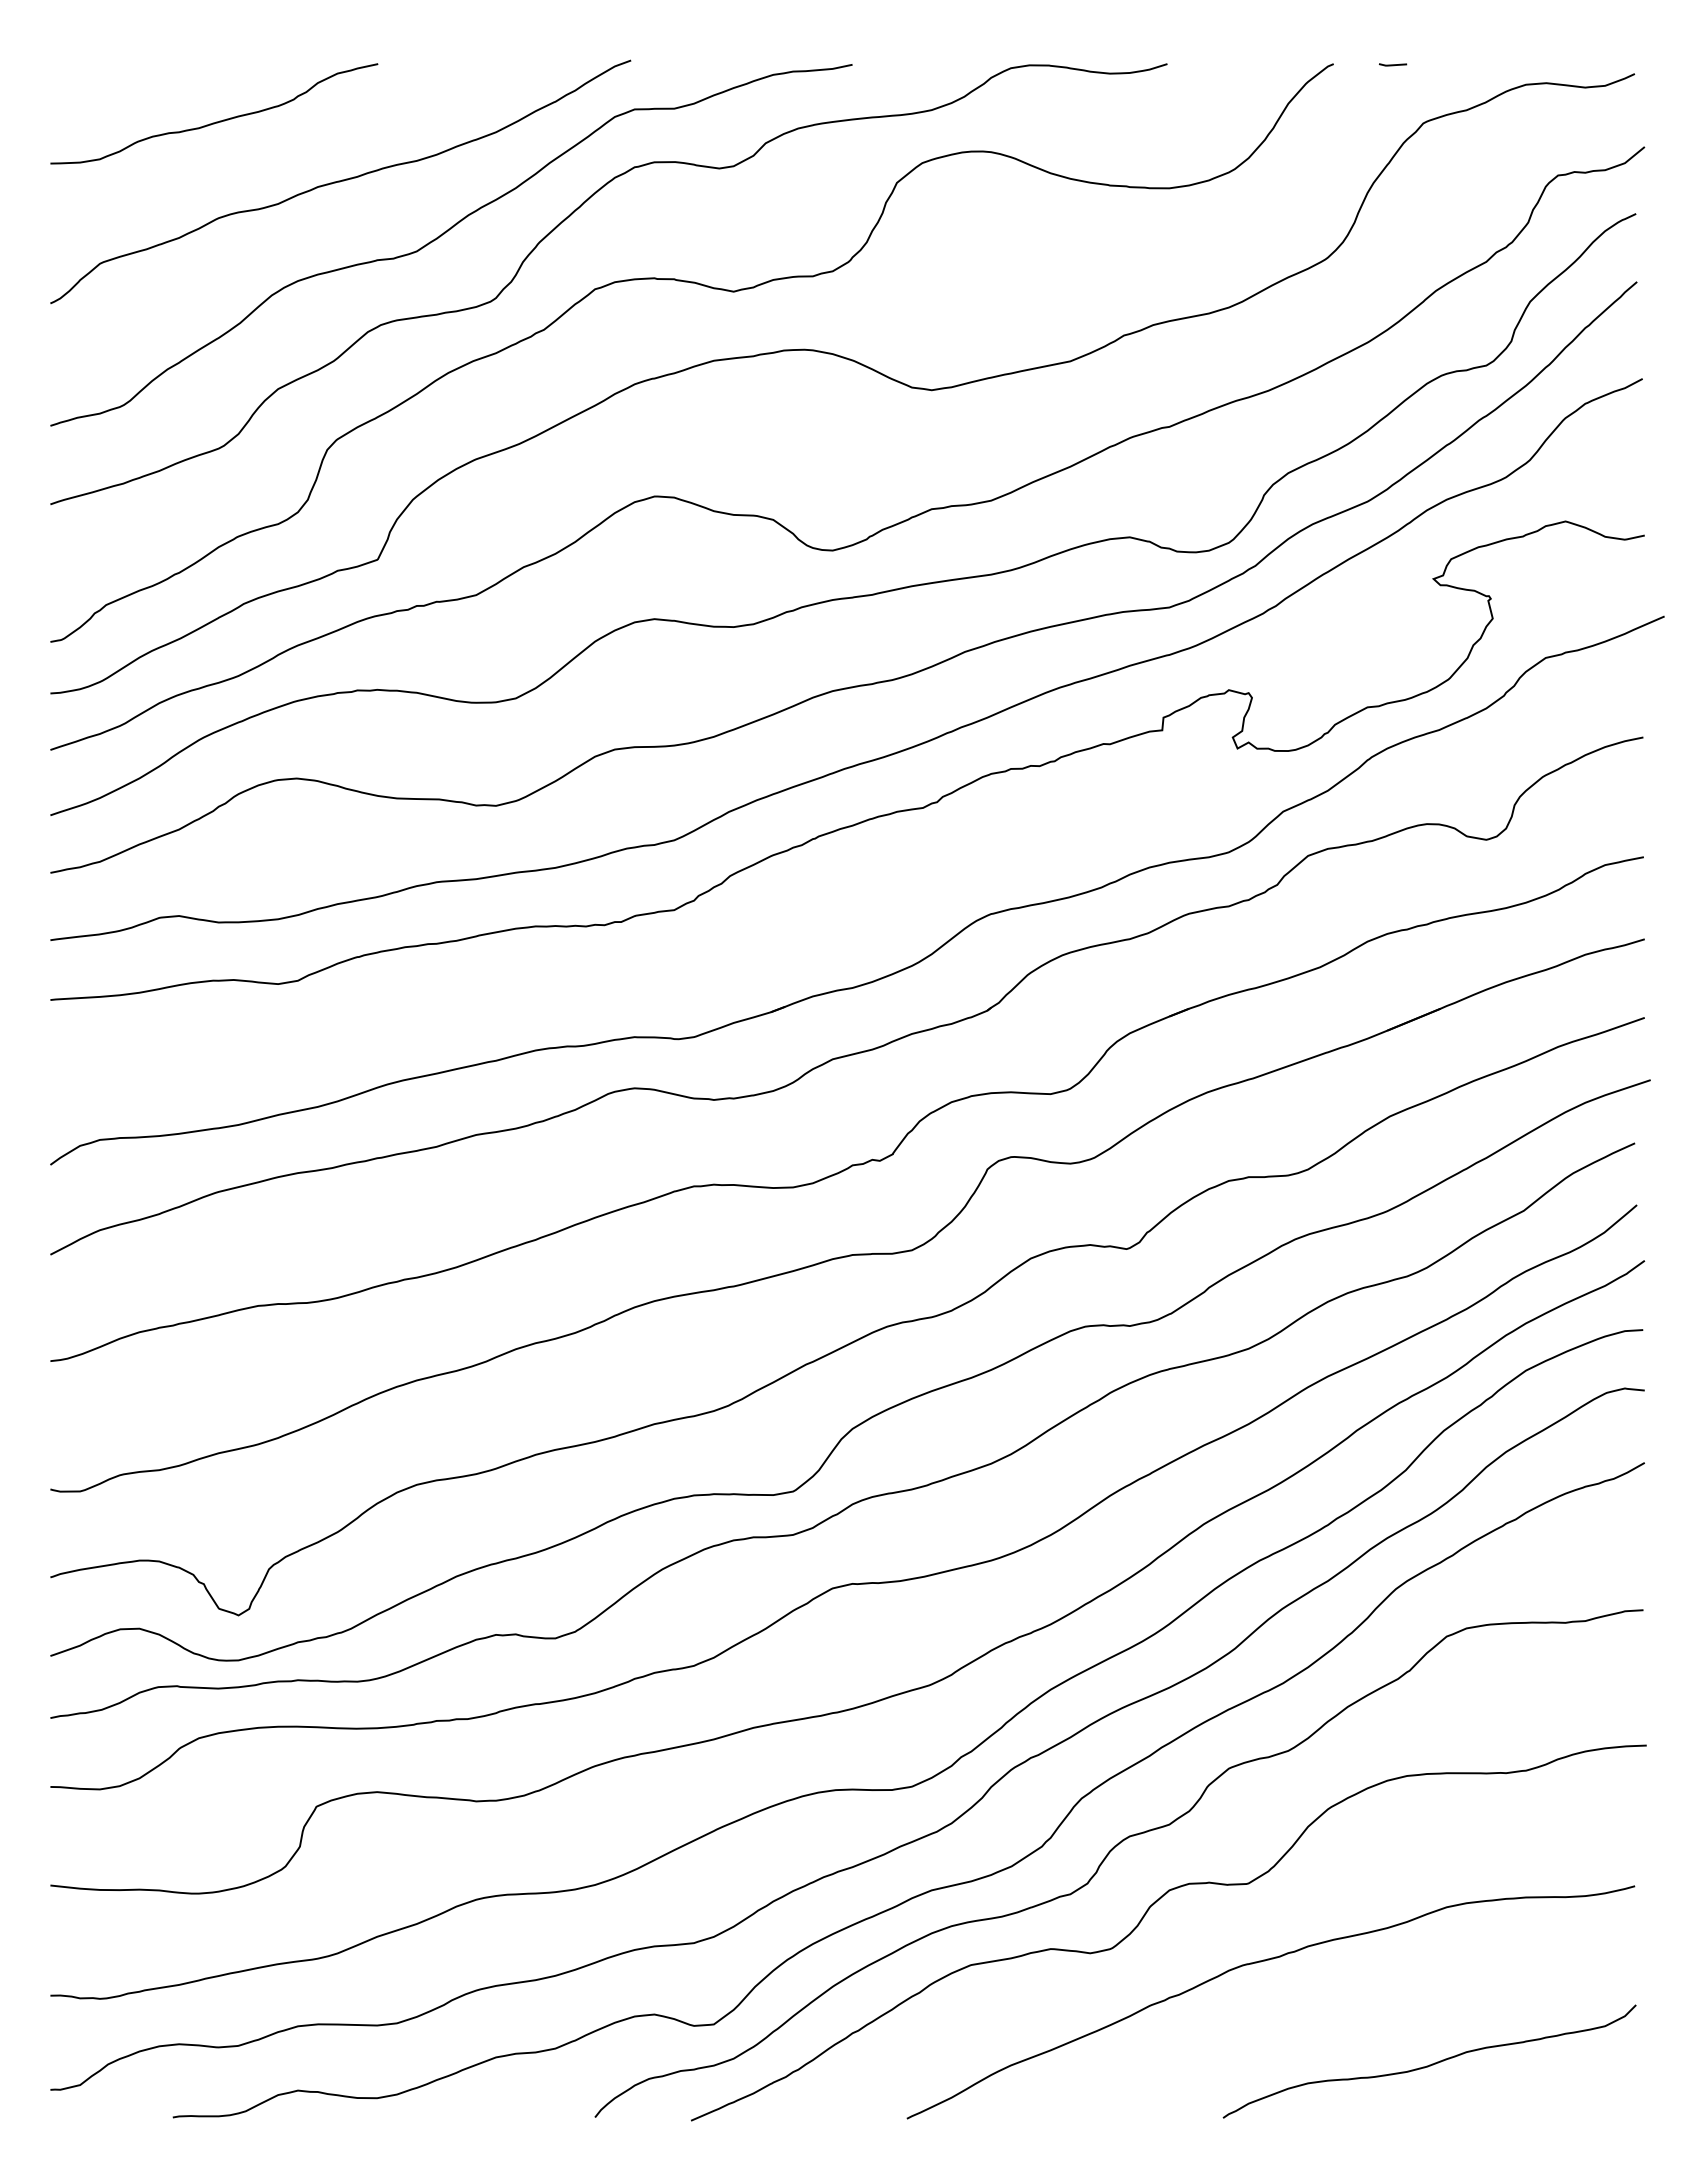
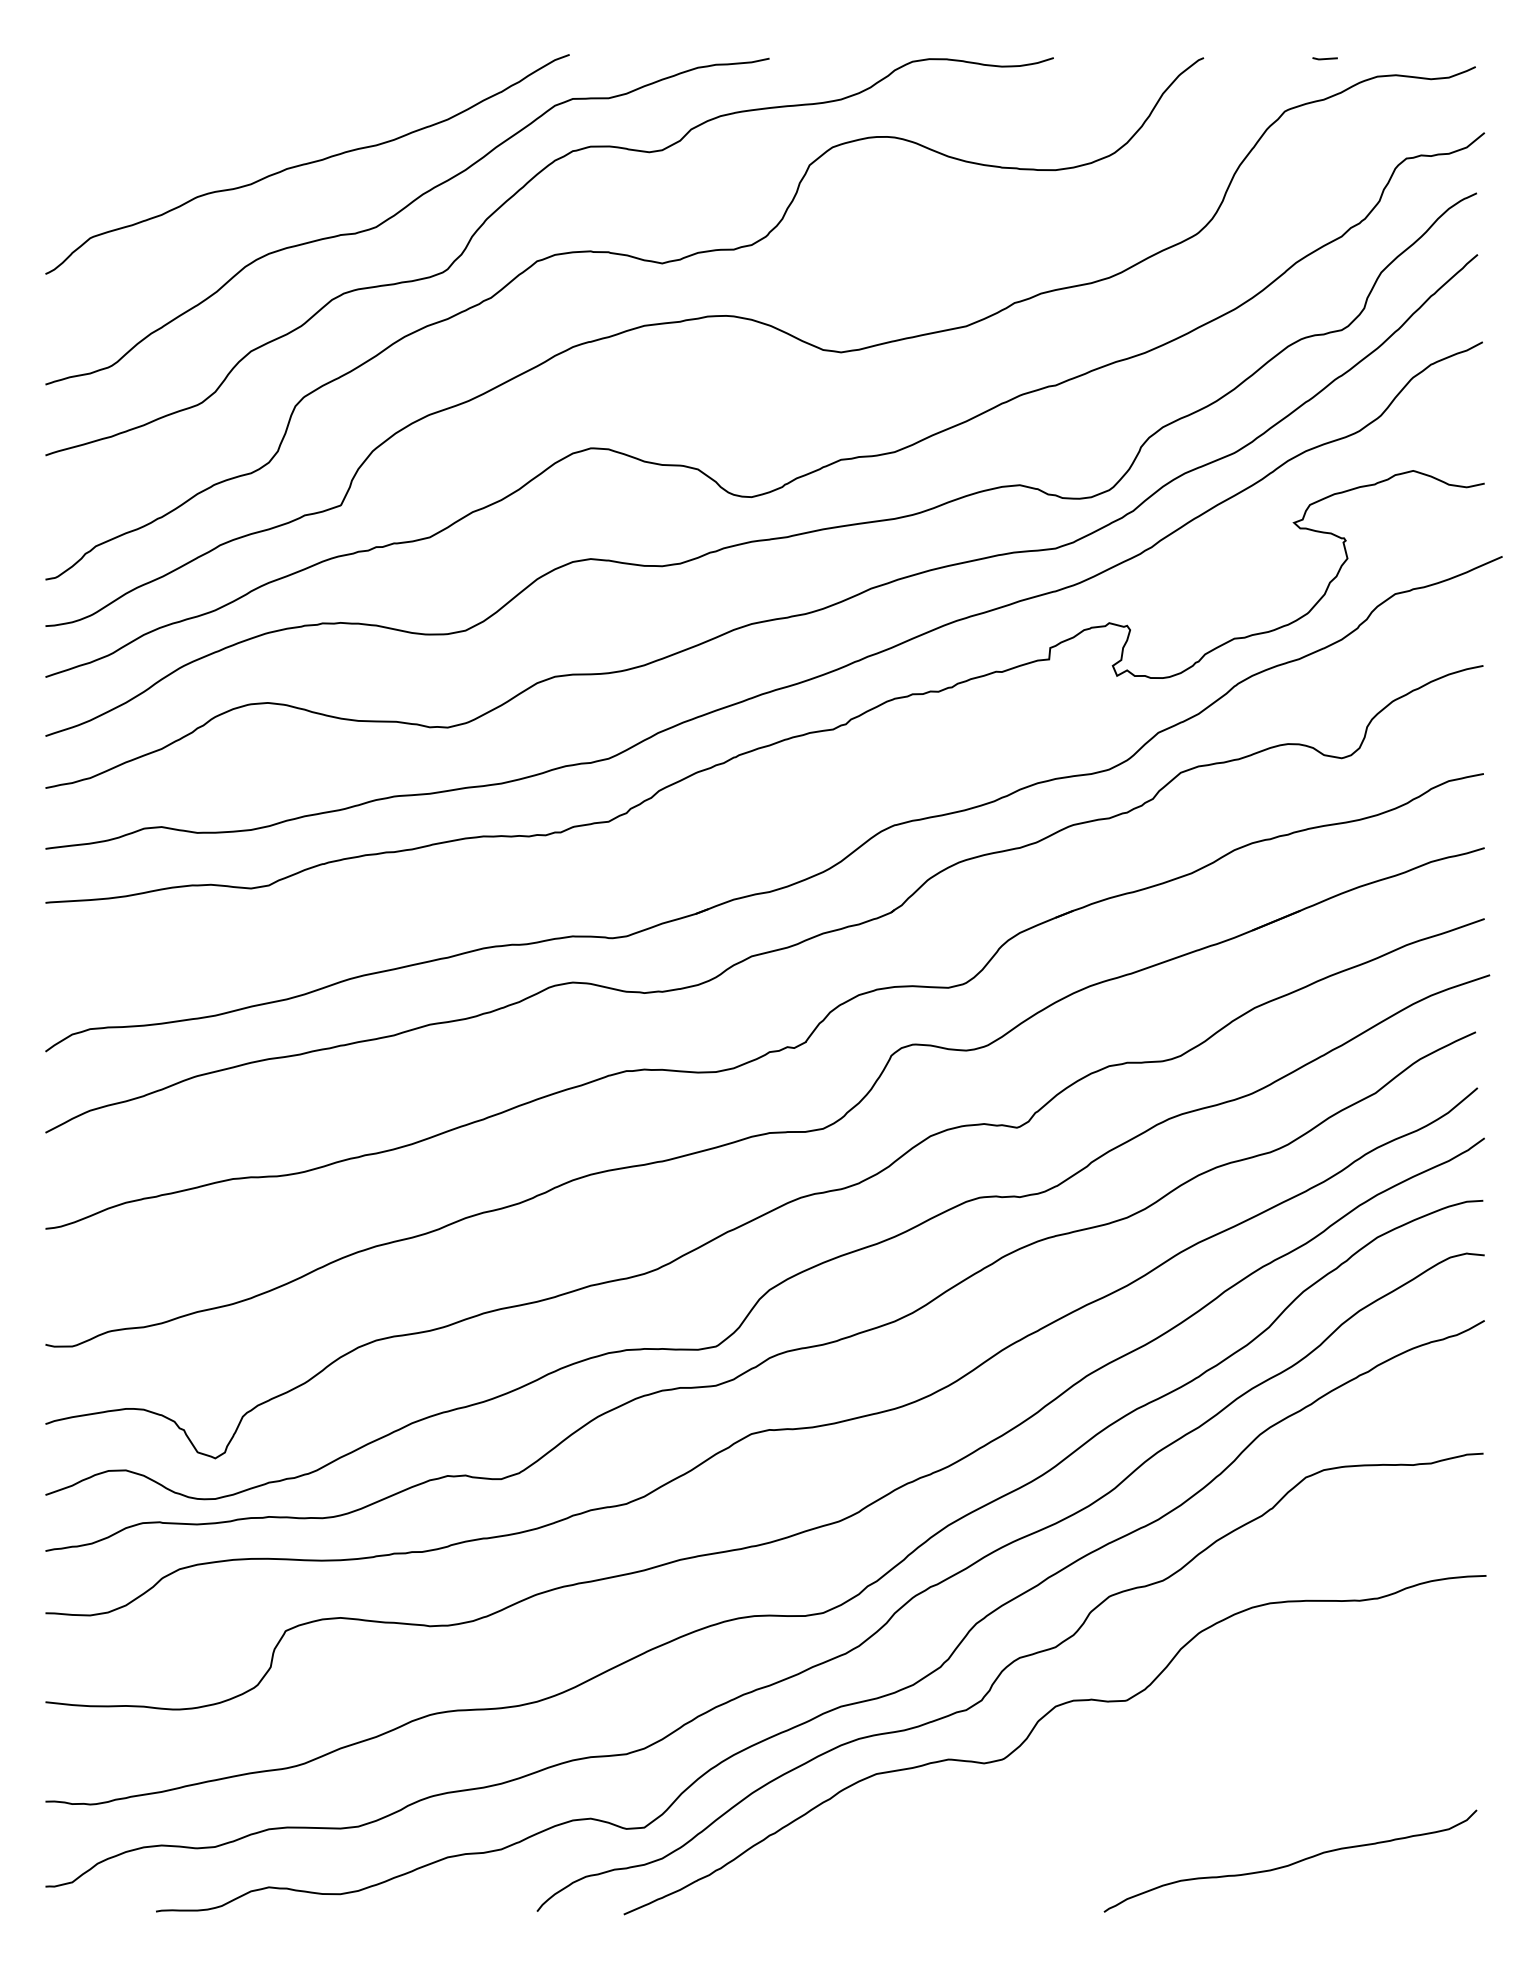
line: (1393, 64) -> (1325, 58), moved
curve: (216, 121) -> (195, 109), removed
curve: (1261, 1962) -> (1138, 1771), removed

